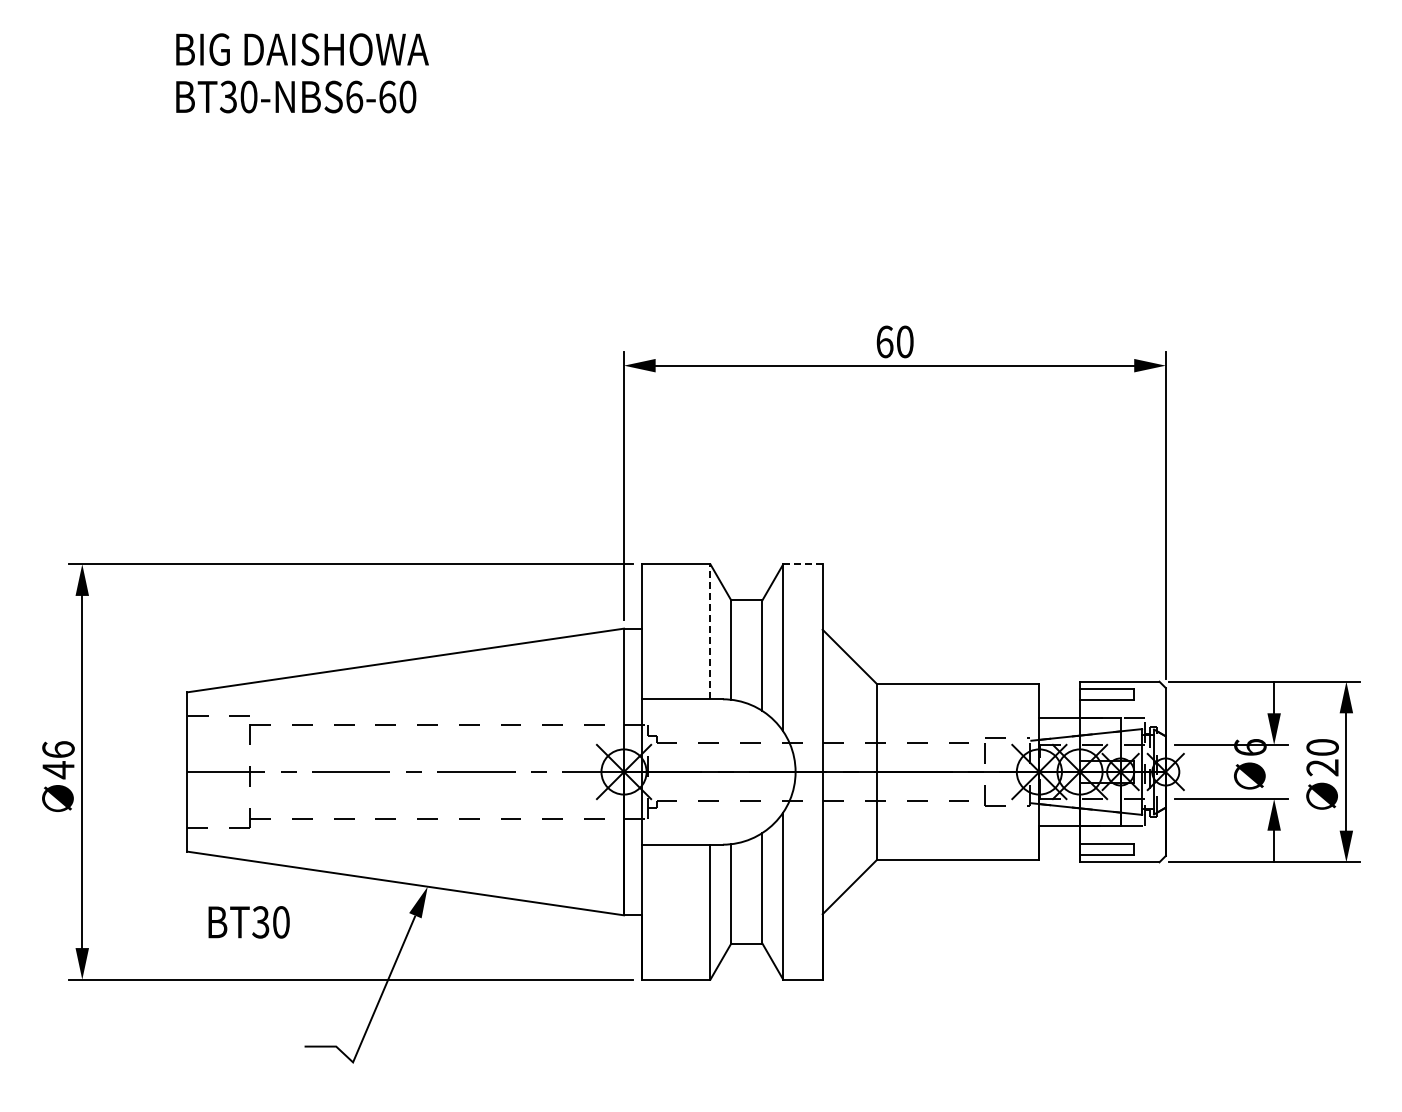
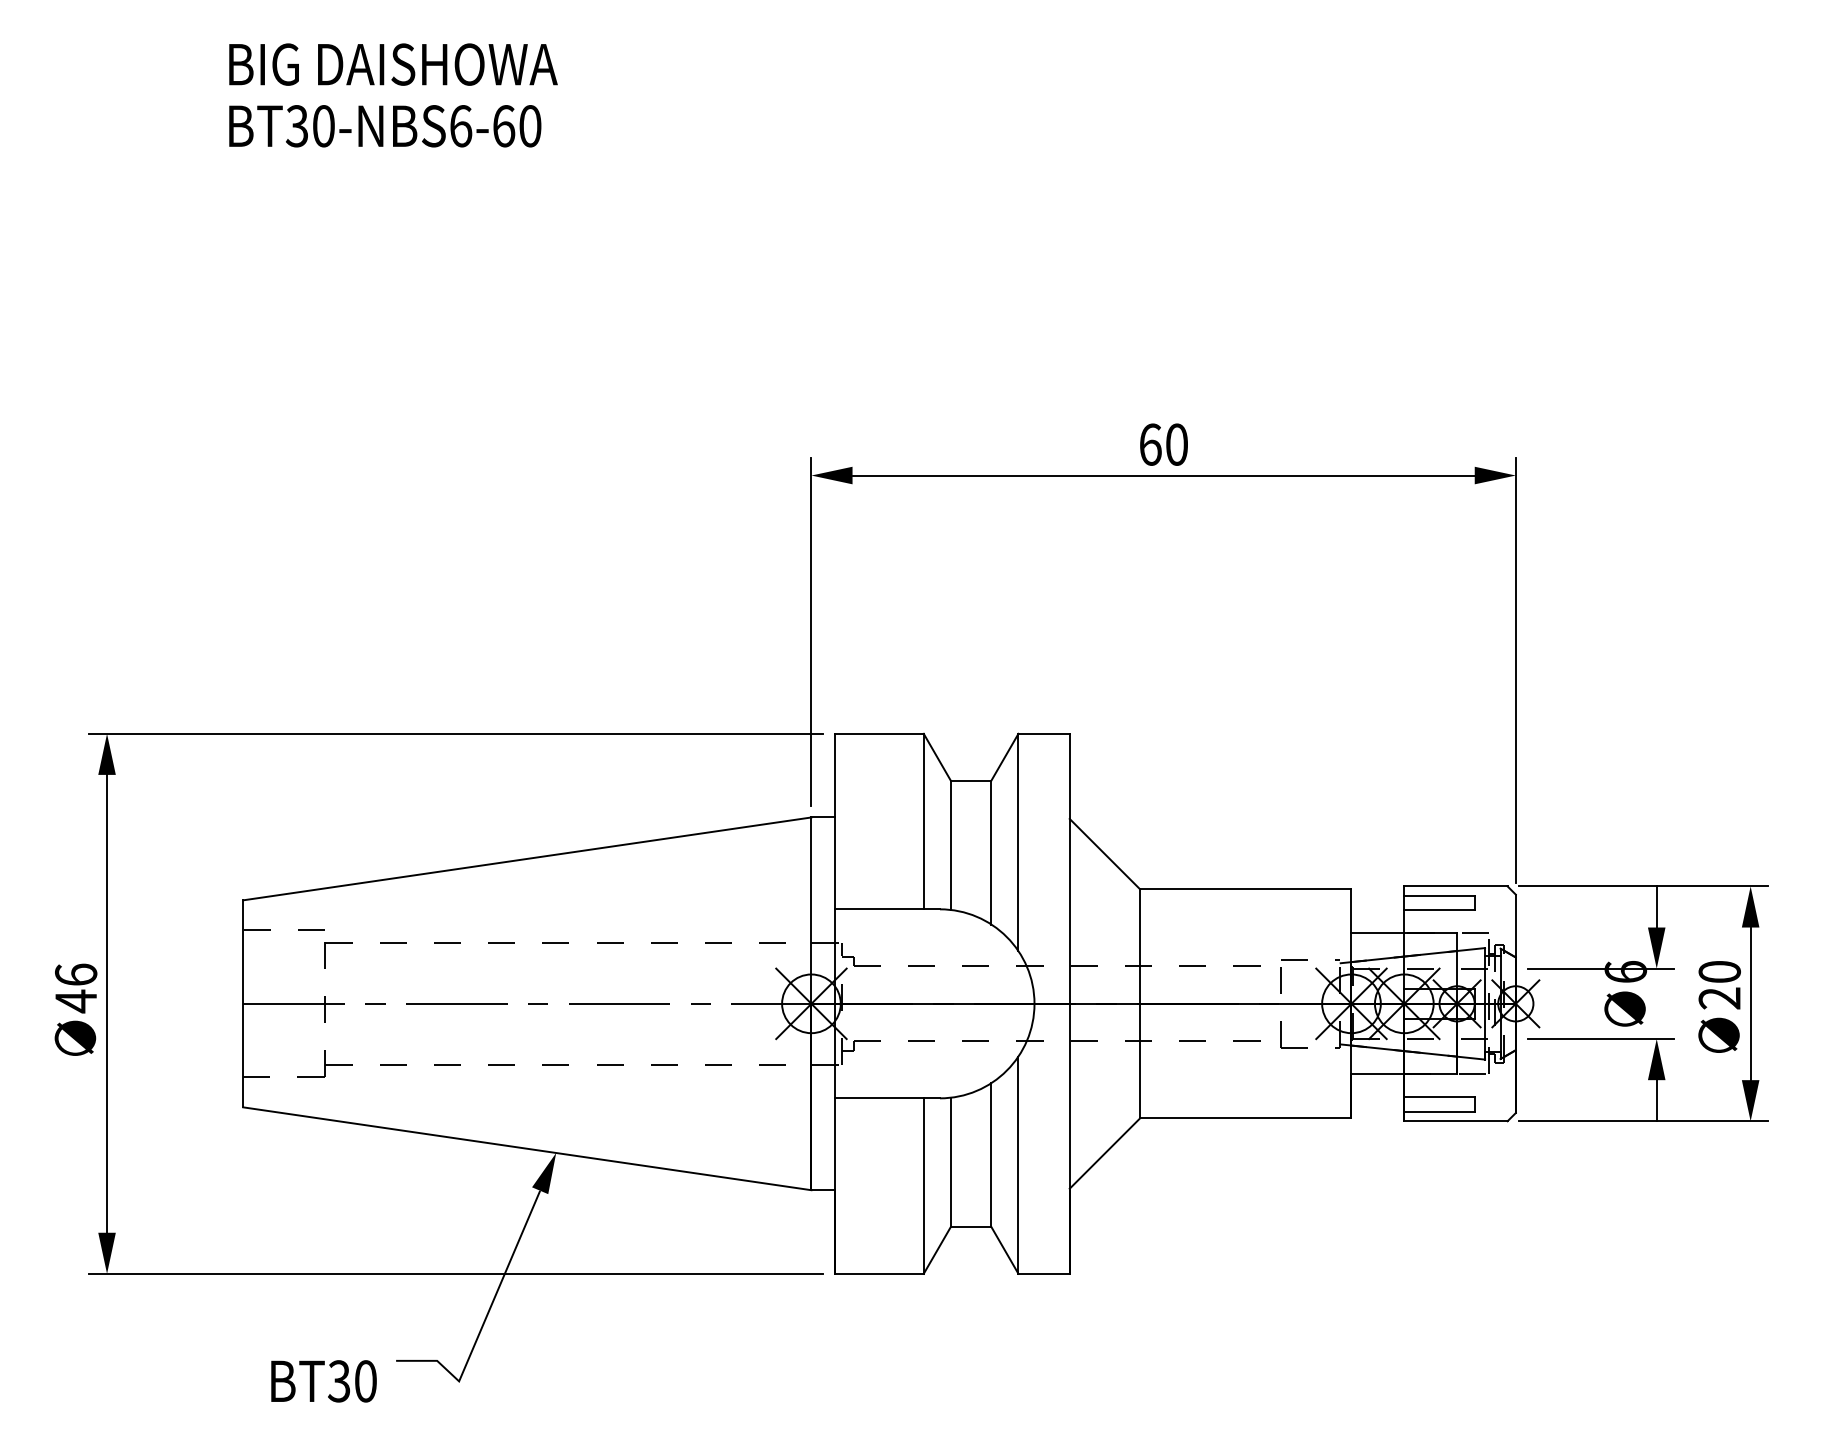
line: (802, 564) -> (1043, 734), dashed -> solid
line: (710, 631) -> (923, 821), dashed -> solid
text: (248, 922) -> (323, 1381), moved

